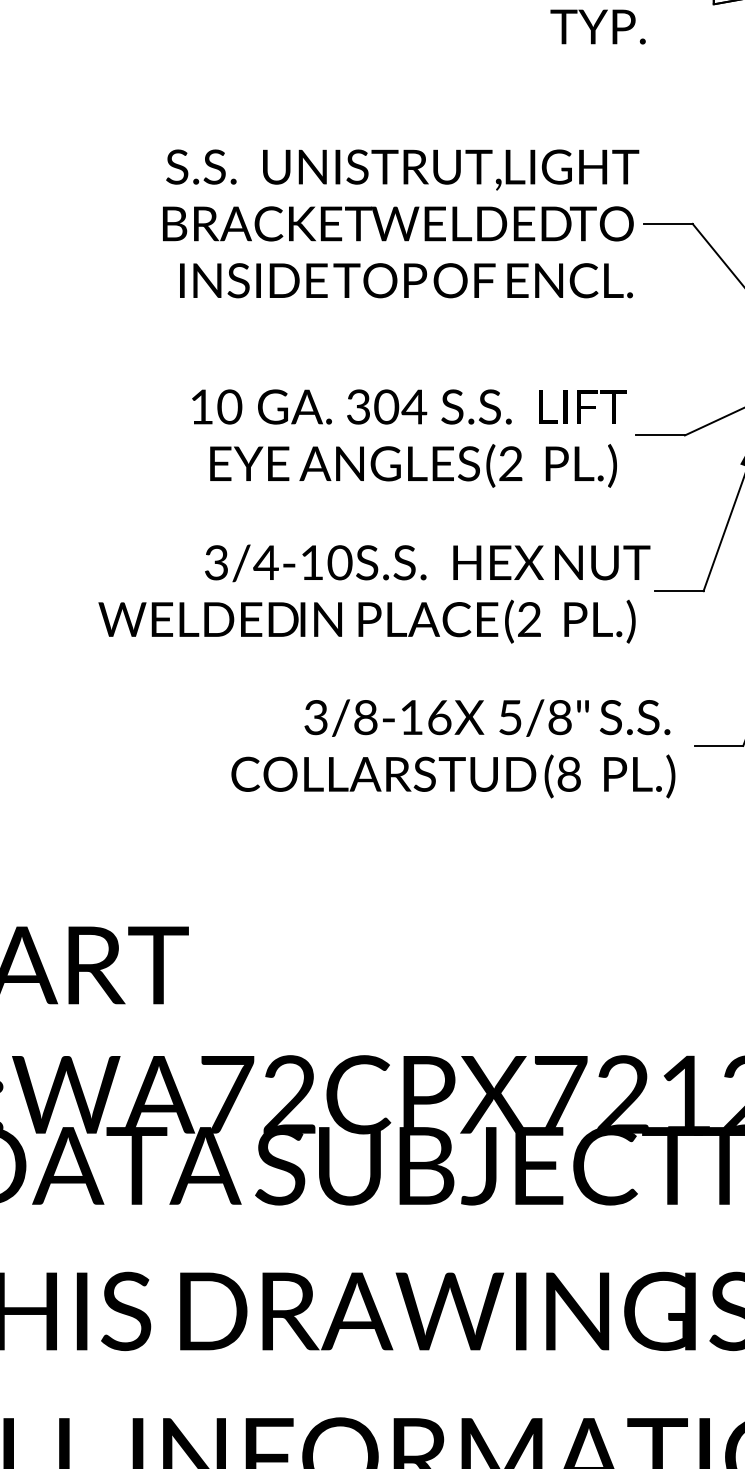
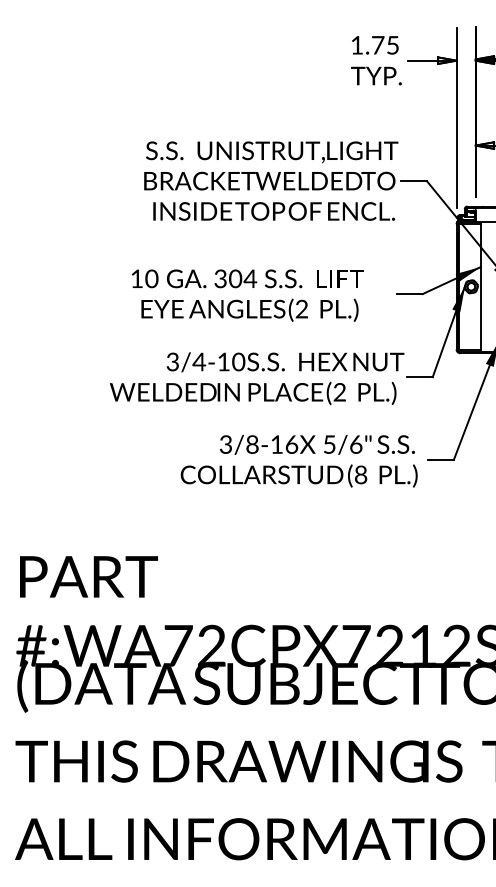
text: (408, 438) -> (247, 295), moved
text: (560, 717) -> (356, 444), 5/8" -> 5/6"

